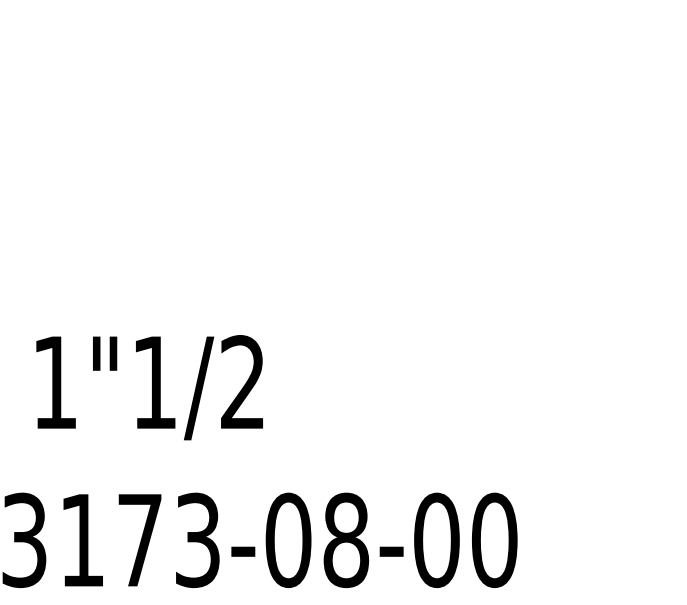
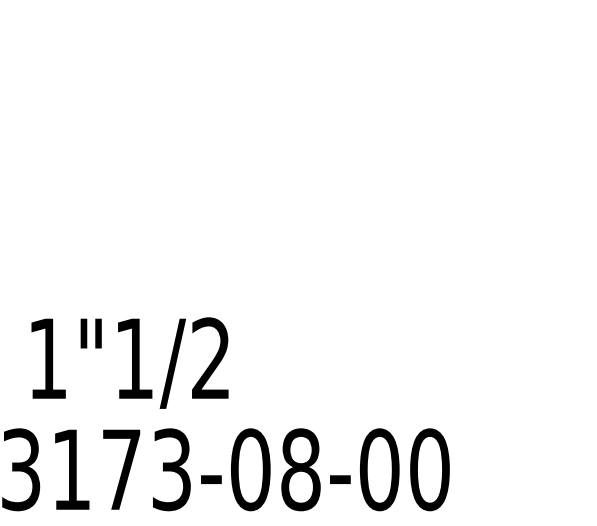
text: (149, 387) -> (129, 362), moved

